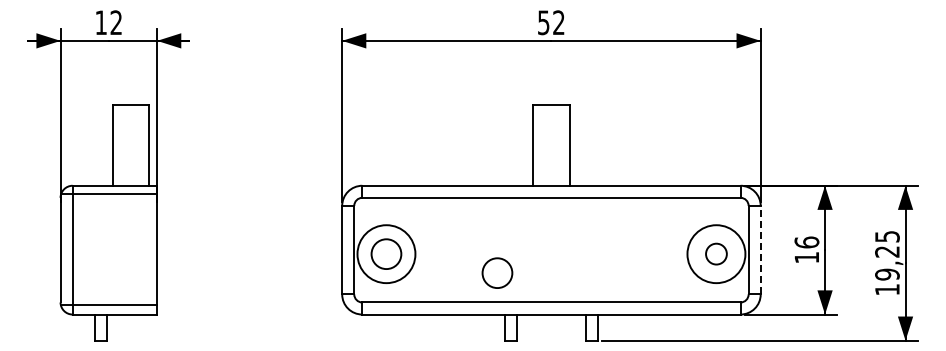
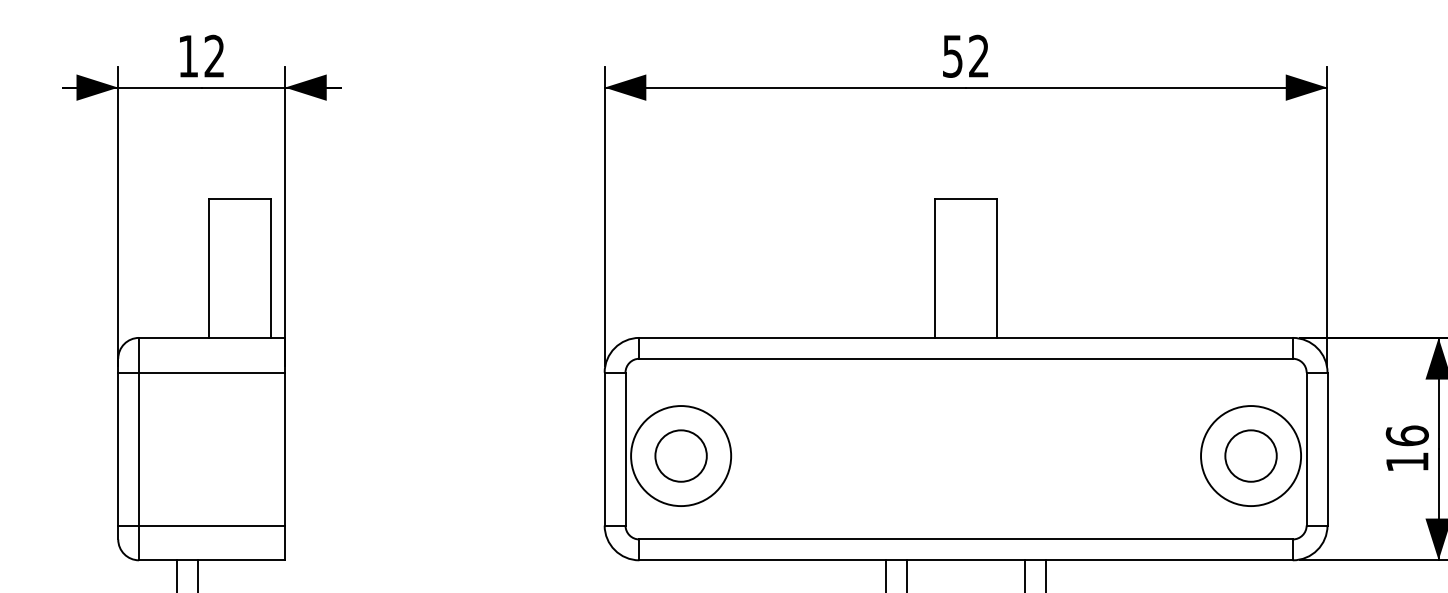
line: (108, 193) -> (201, 371), moved
line: (760, 249) -> (1327, 447), dashed -> solid
circle: (716, 253) -> (1251, 454), size x1.43
circle: (497, 272) -> (872, 487), removed
line: (108, 305) -> (201, 525), moved

